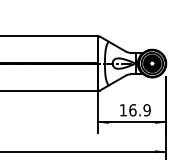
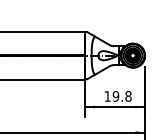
text: (139, 110) -> (121, 96), 16.9 -> 19.8

